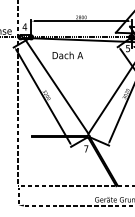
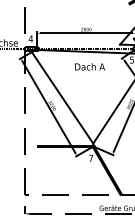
text: (67, 55) -> (89, 66), moved

